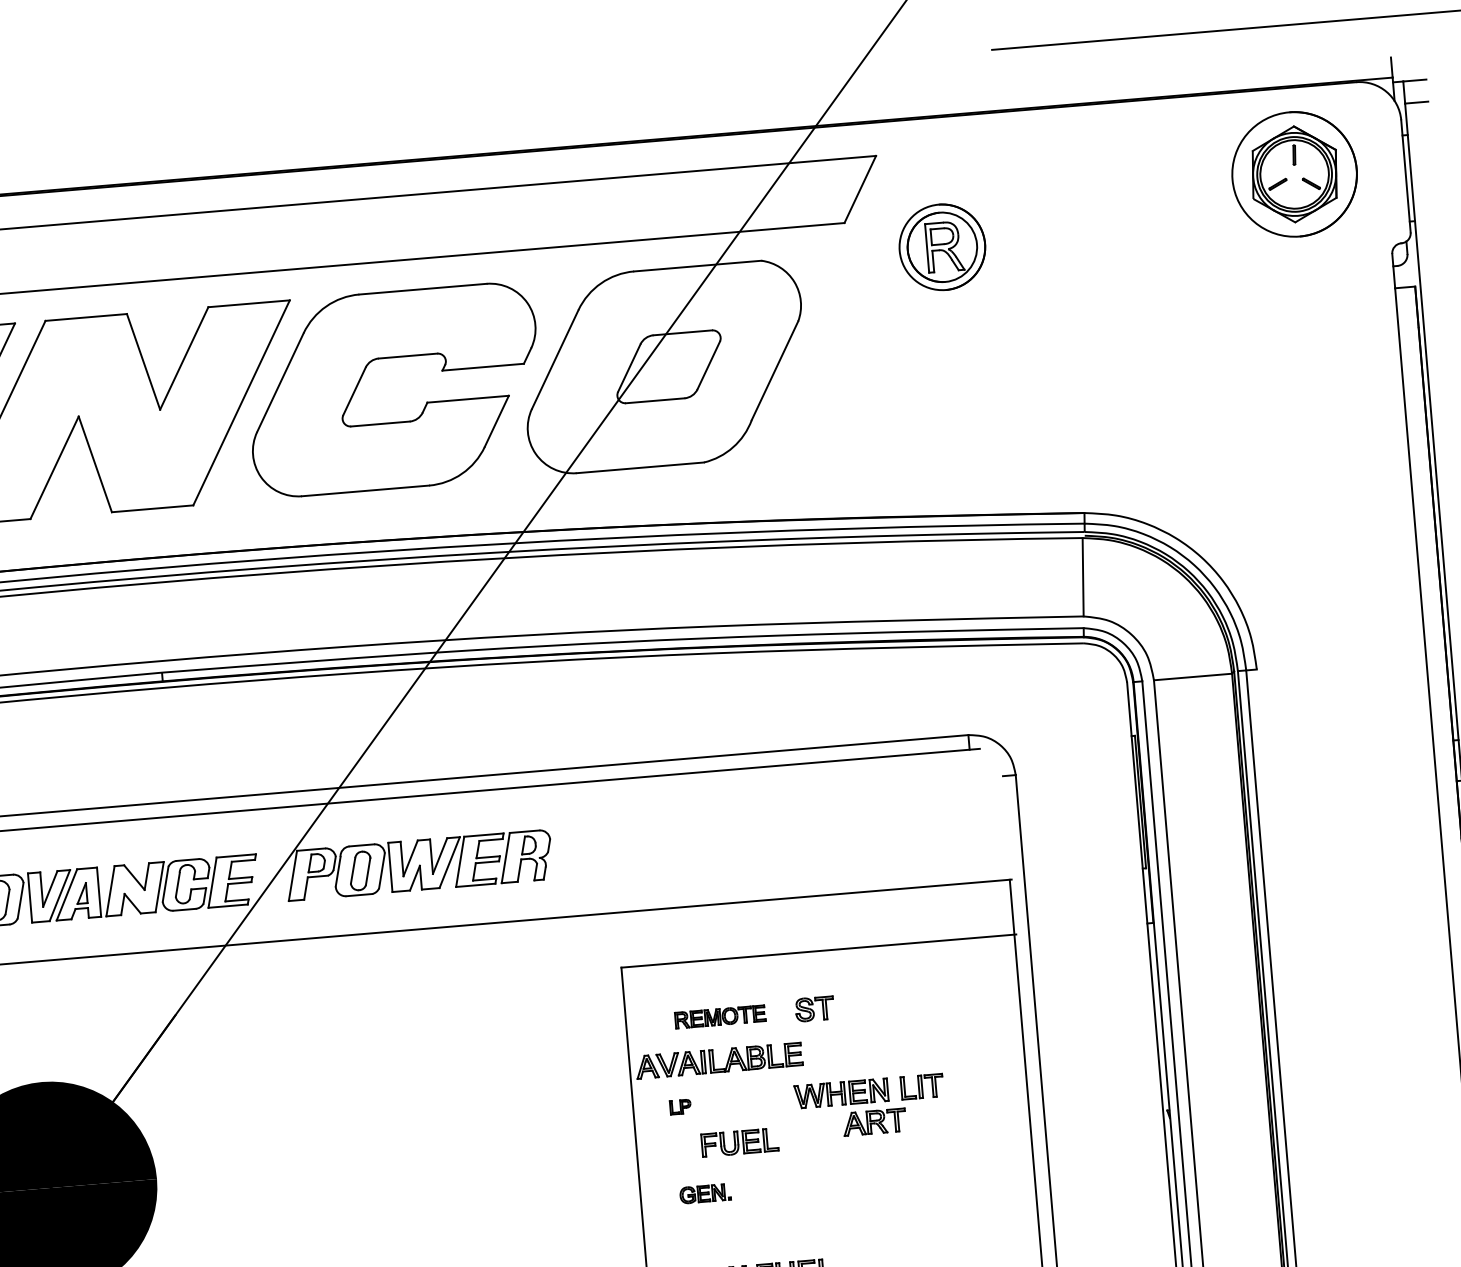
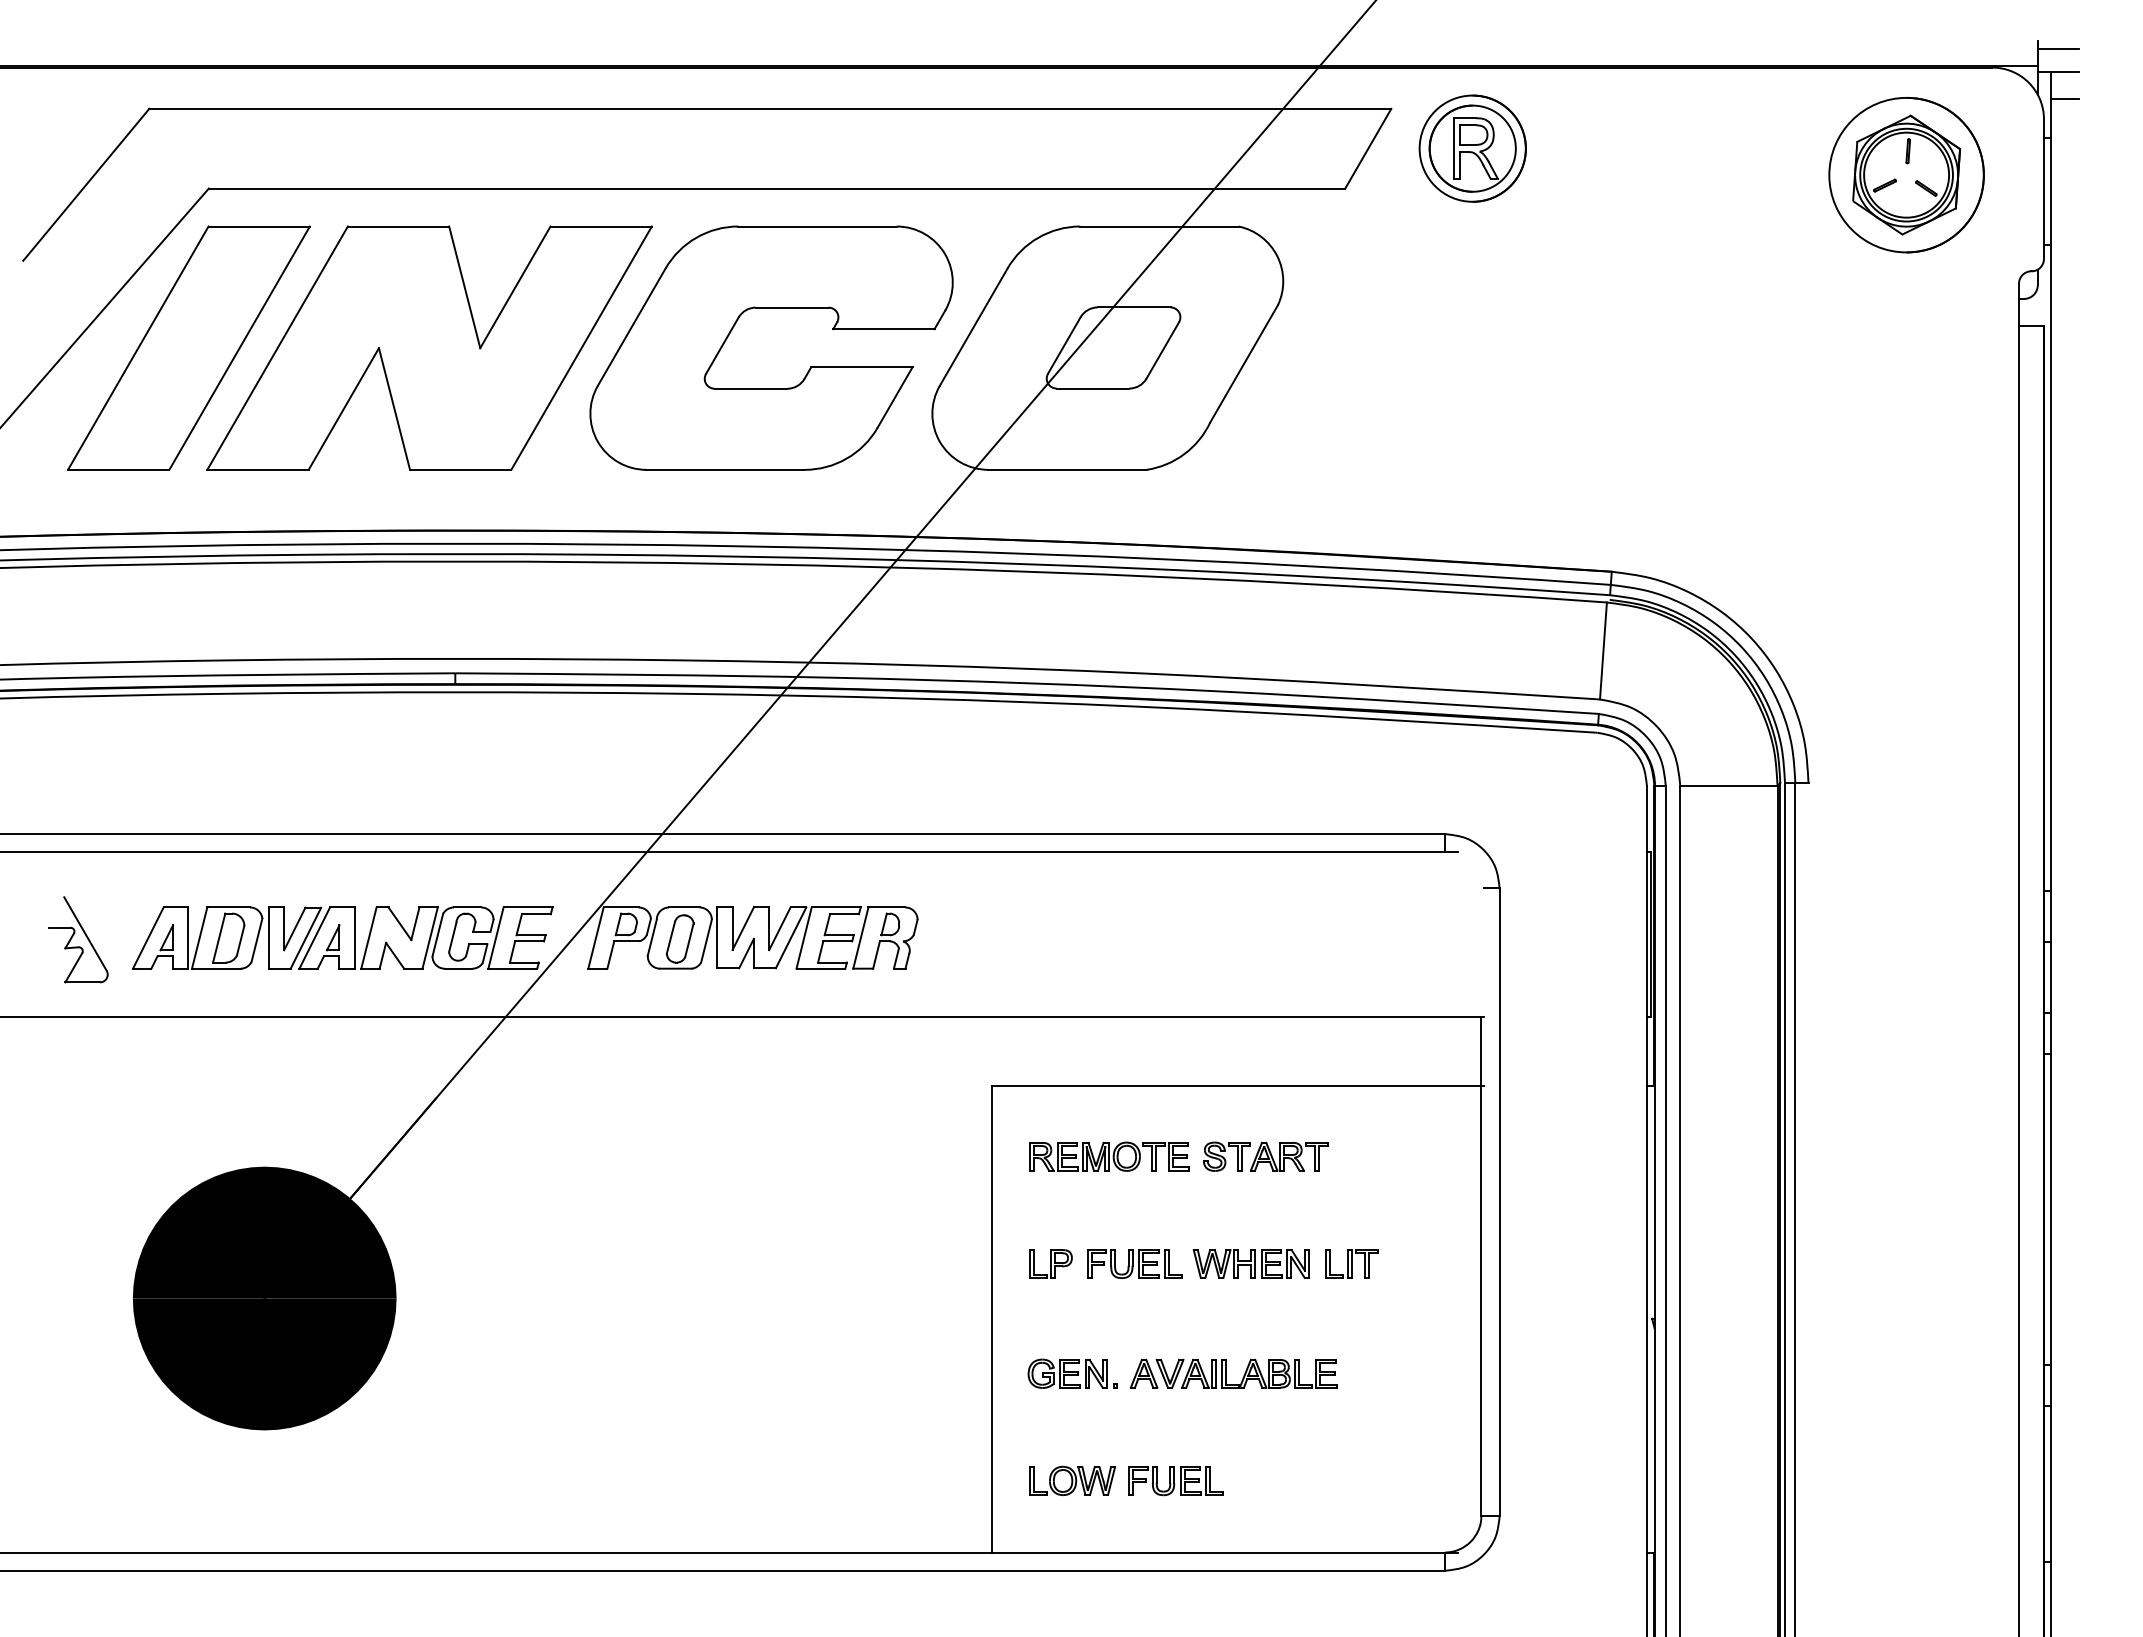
line: (1407, 63) -> (2057, 49), added
part: (942, 247) -> (1472, 148), moved
part: (720, 1016) -> (1109, 1156), size x1.43
part: (713, 1061) -> (1226, 1373), moved
part: (680, 1106) -> (1050, 1263), size x1.67
part: (874, 1121) -> (1289, 1156), moved
part: (739, 1142) -> (1134, 1263), moved
part: (705, 1193) -> (1072, 1373), size x1.43

